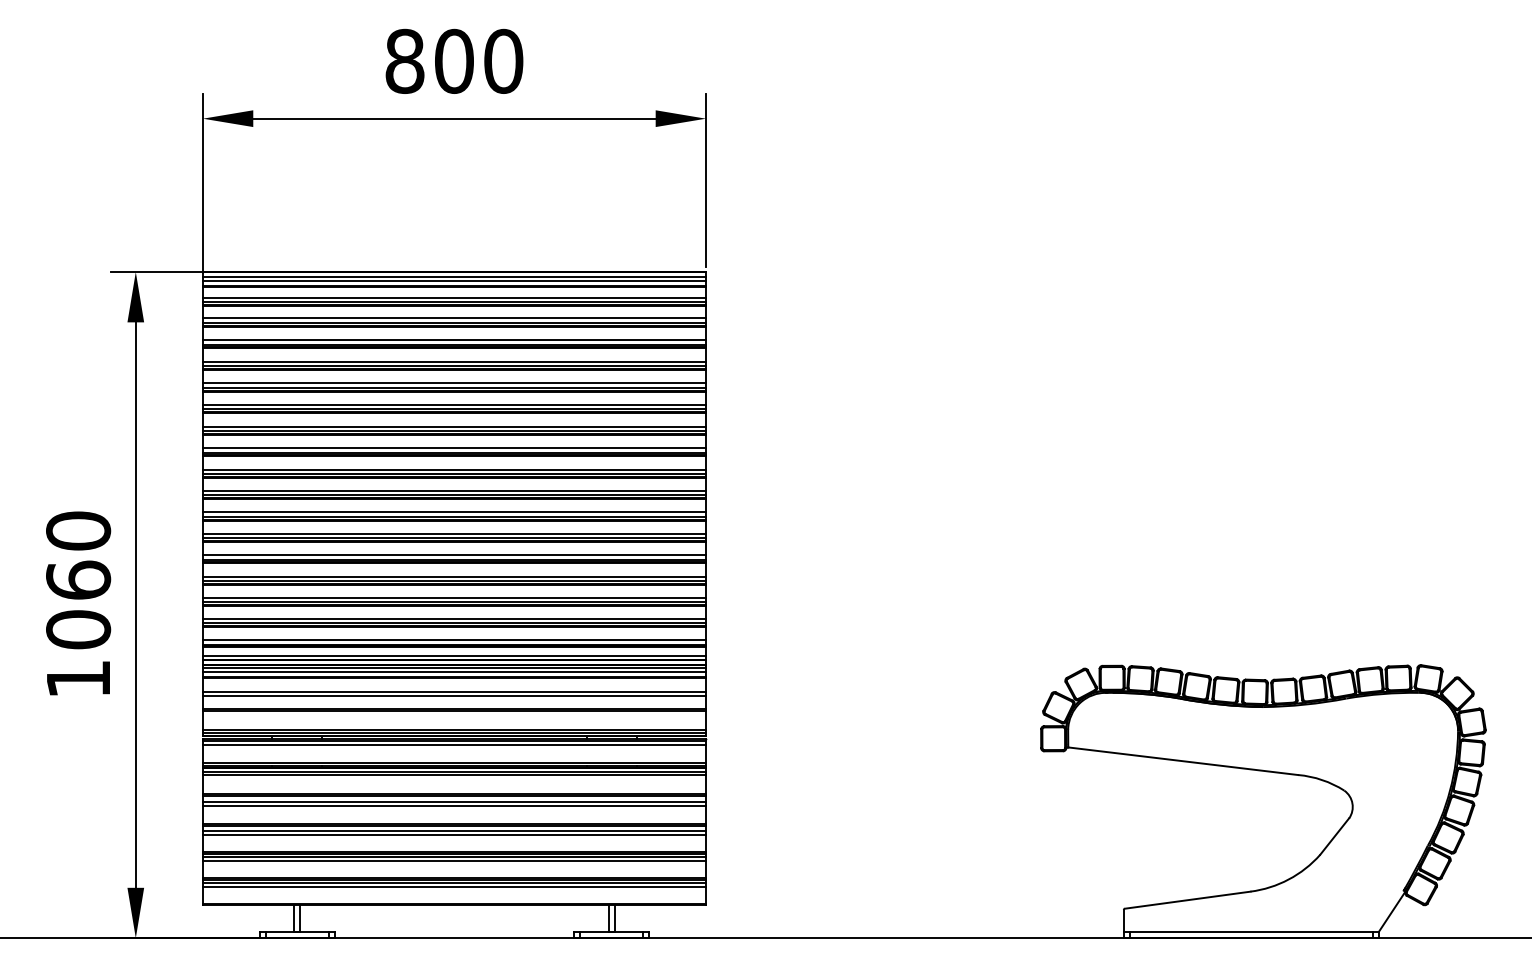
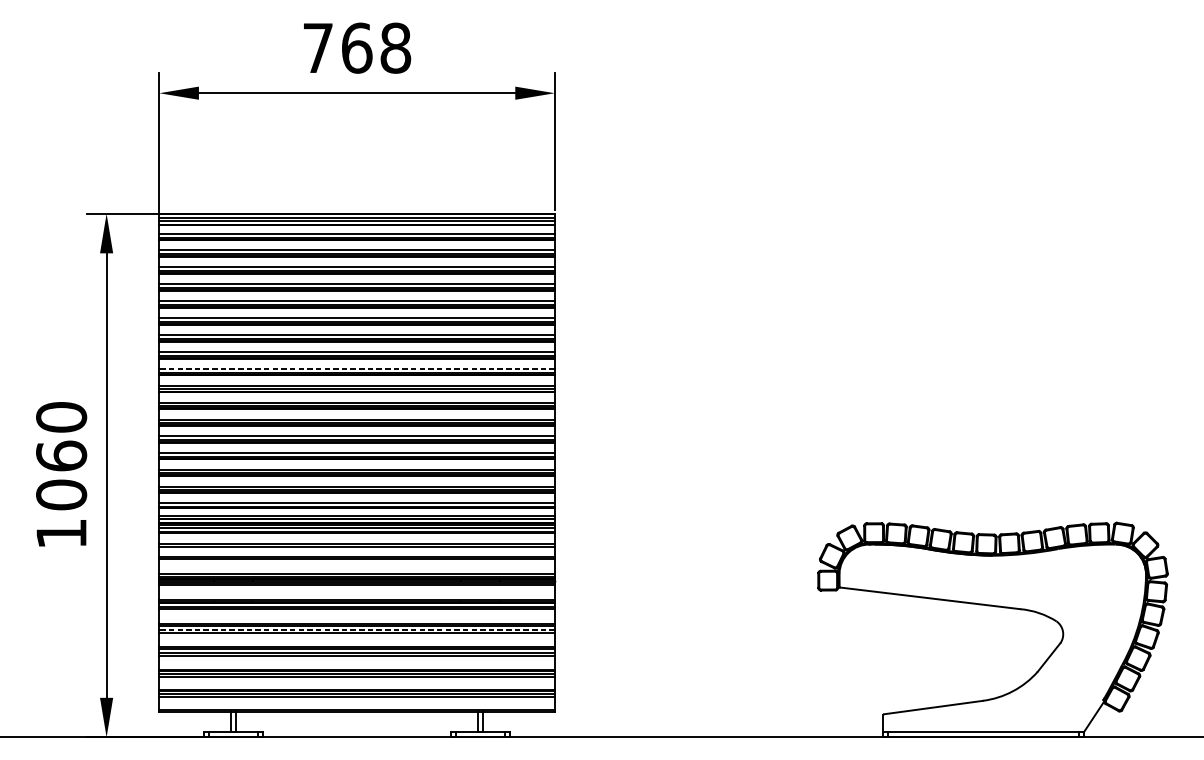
text: (454, 60) -> (357, 47), 800 -> 768
line: (454, 469) -> (357, 368), solid -> dashed
line: (454, 801) -> (357, 629), solid -> dashed

